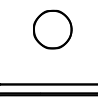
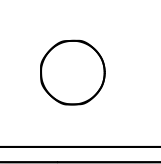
part: (52, 29) -> (72, 72), moved

